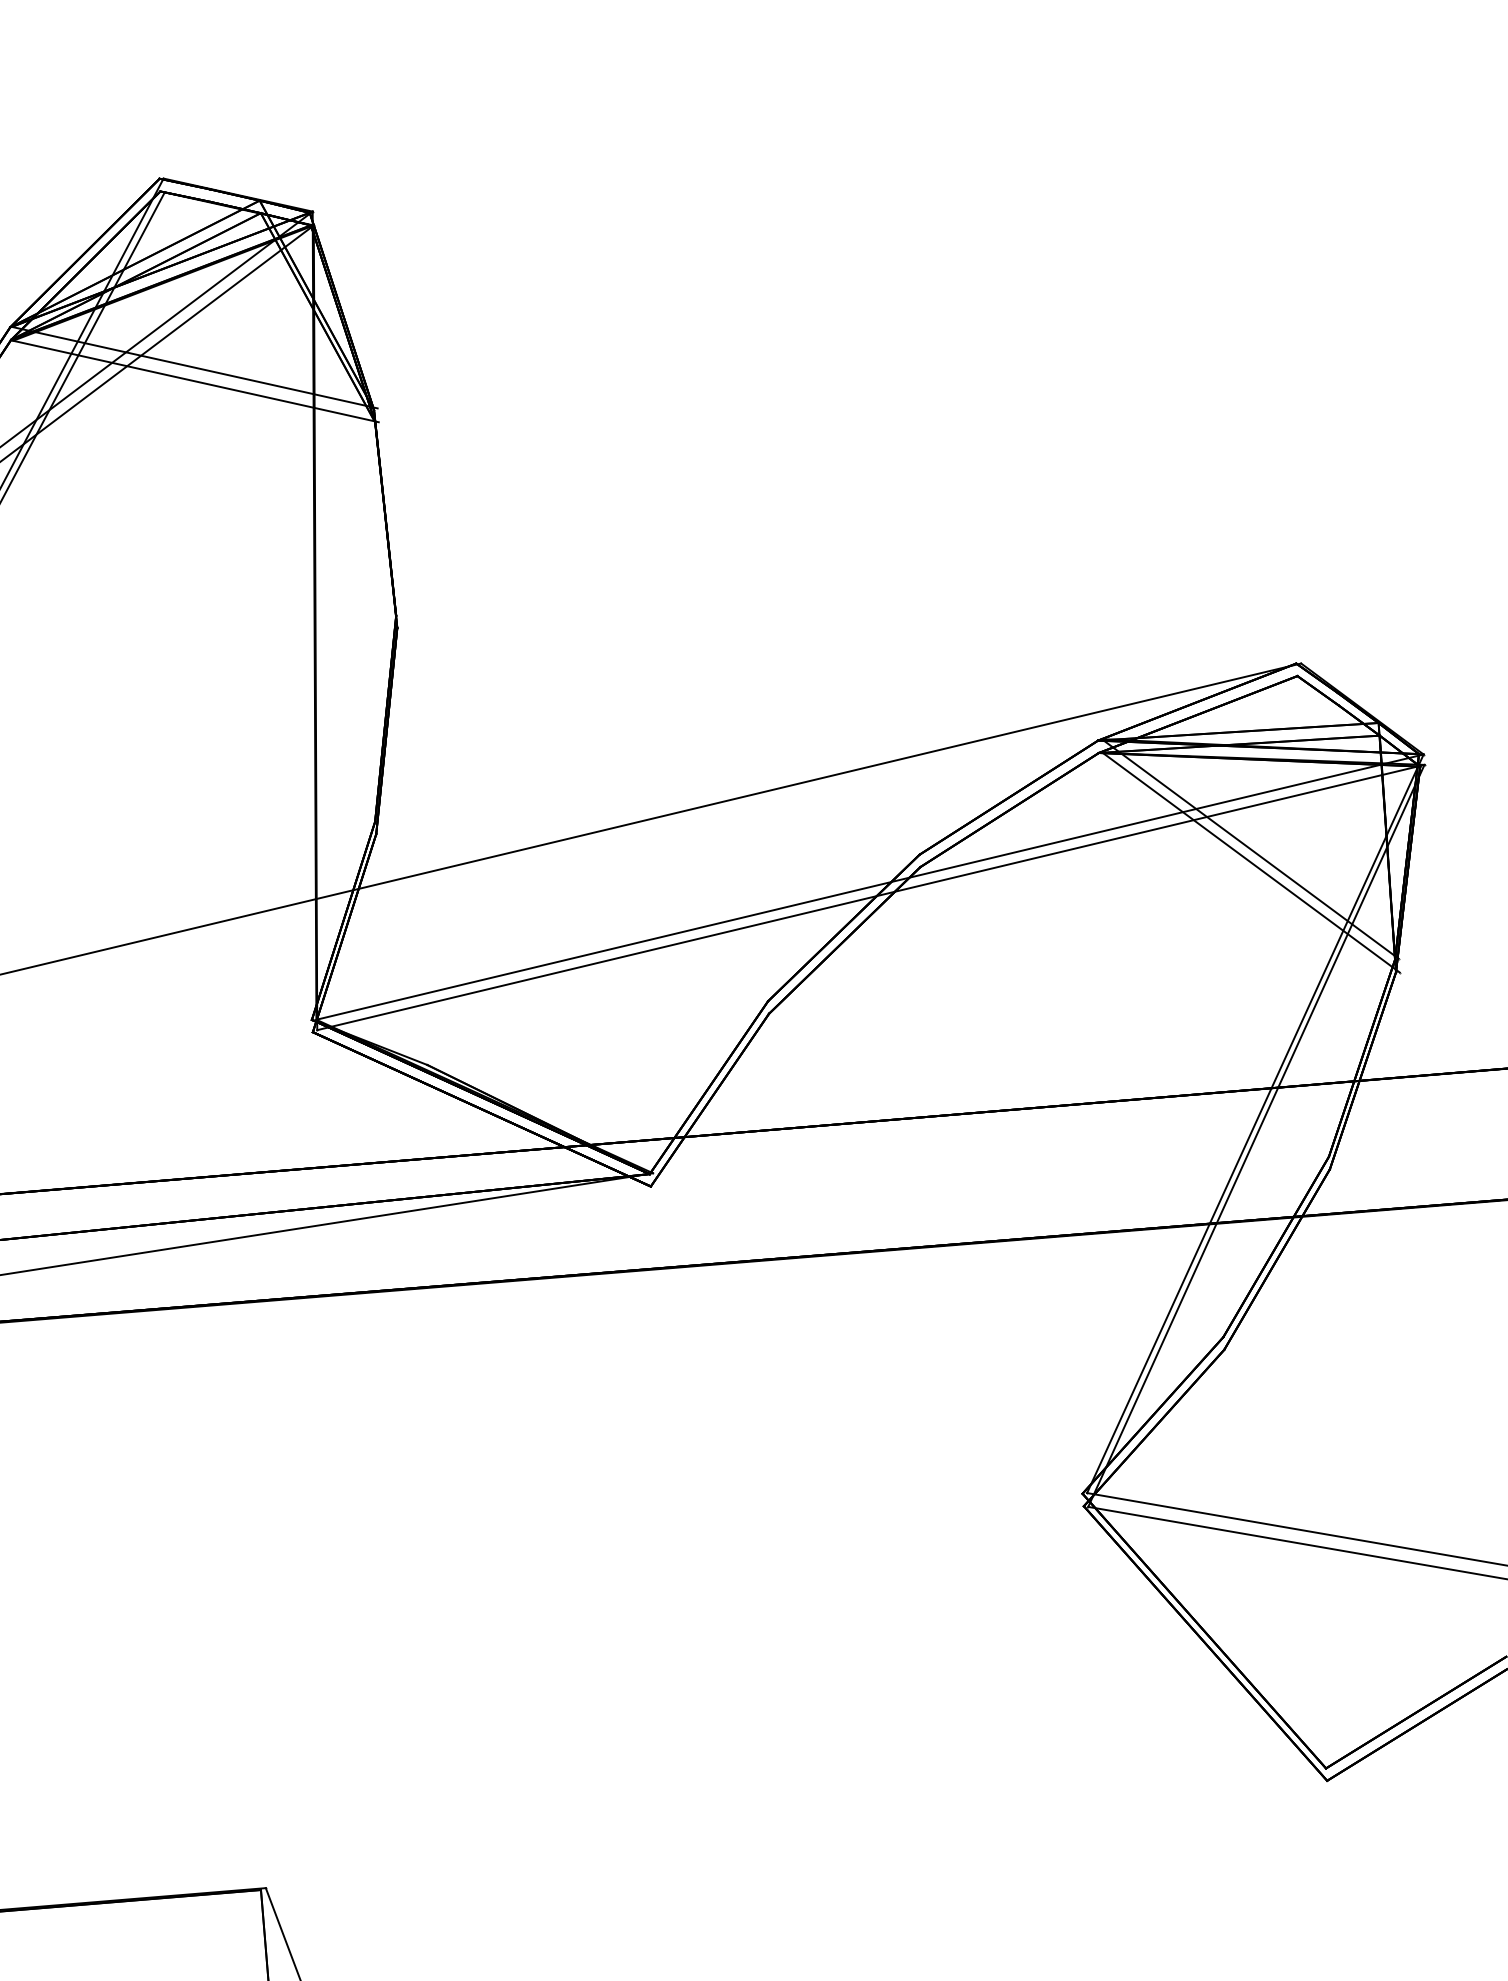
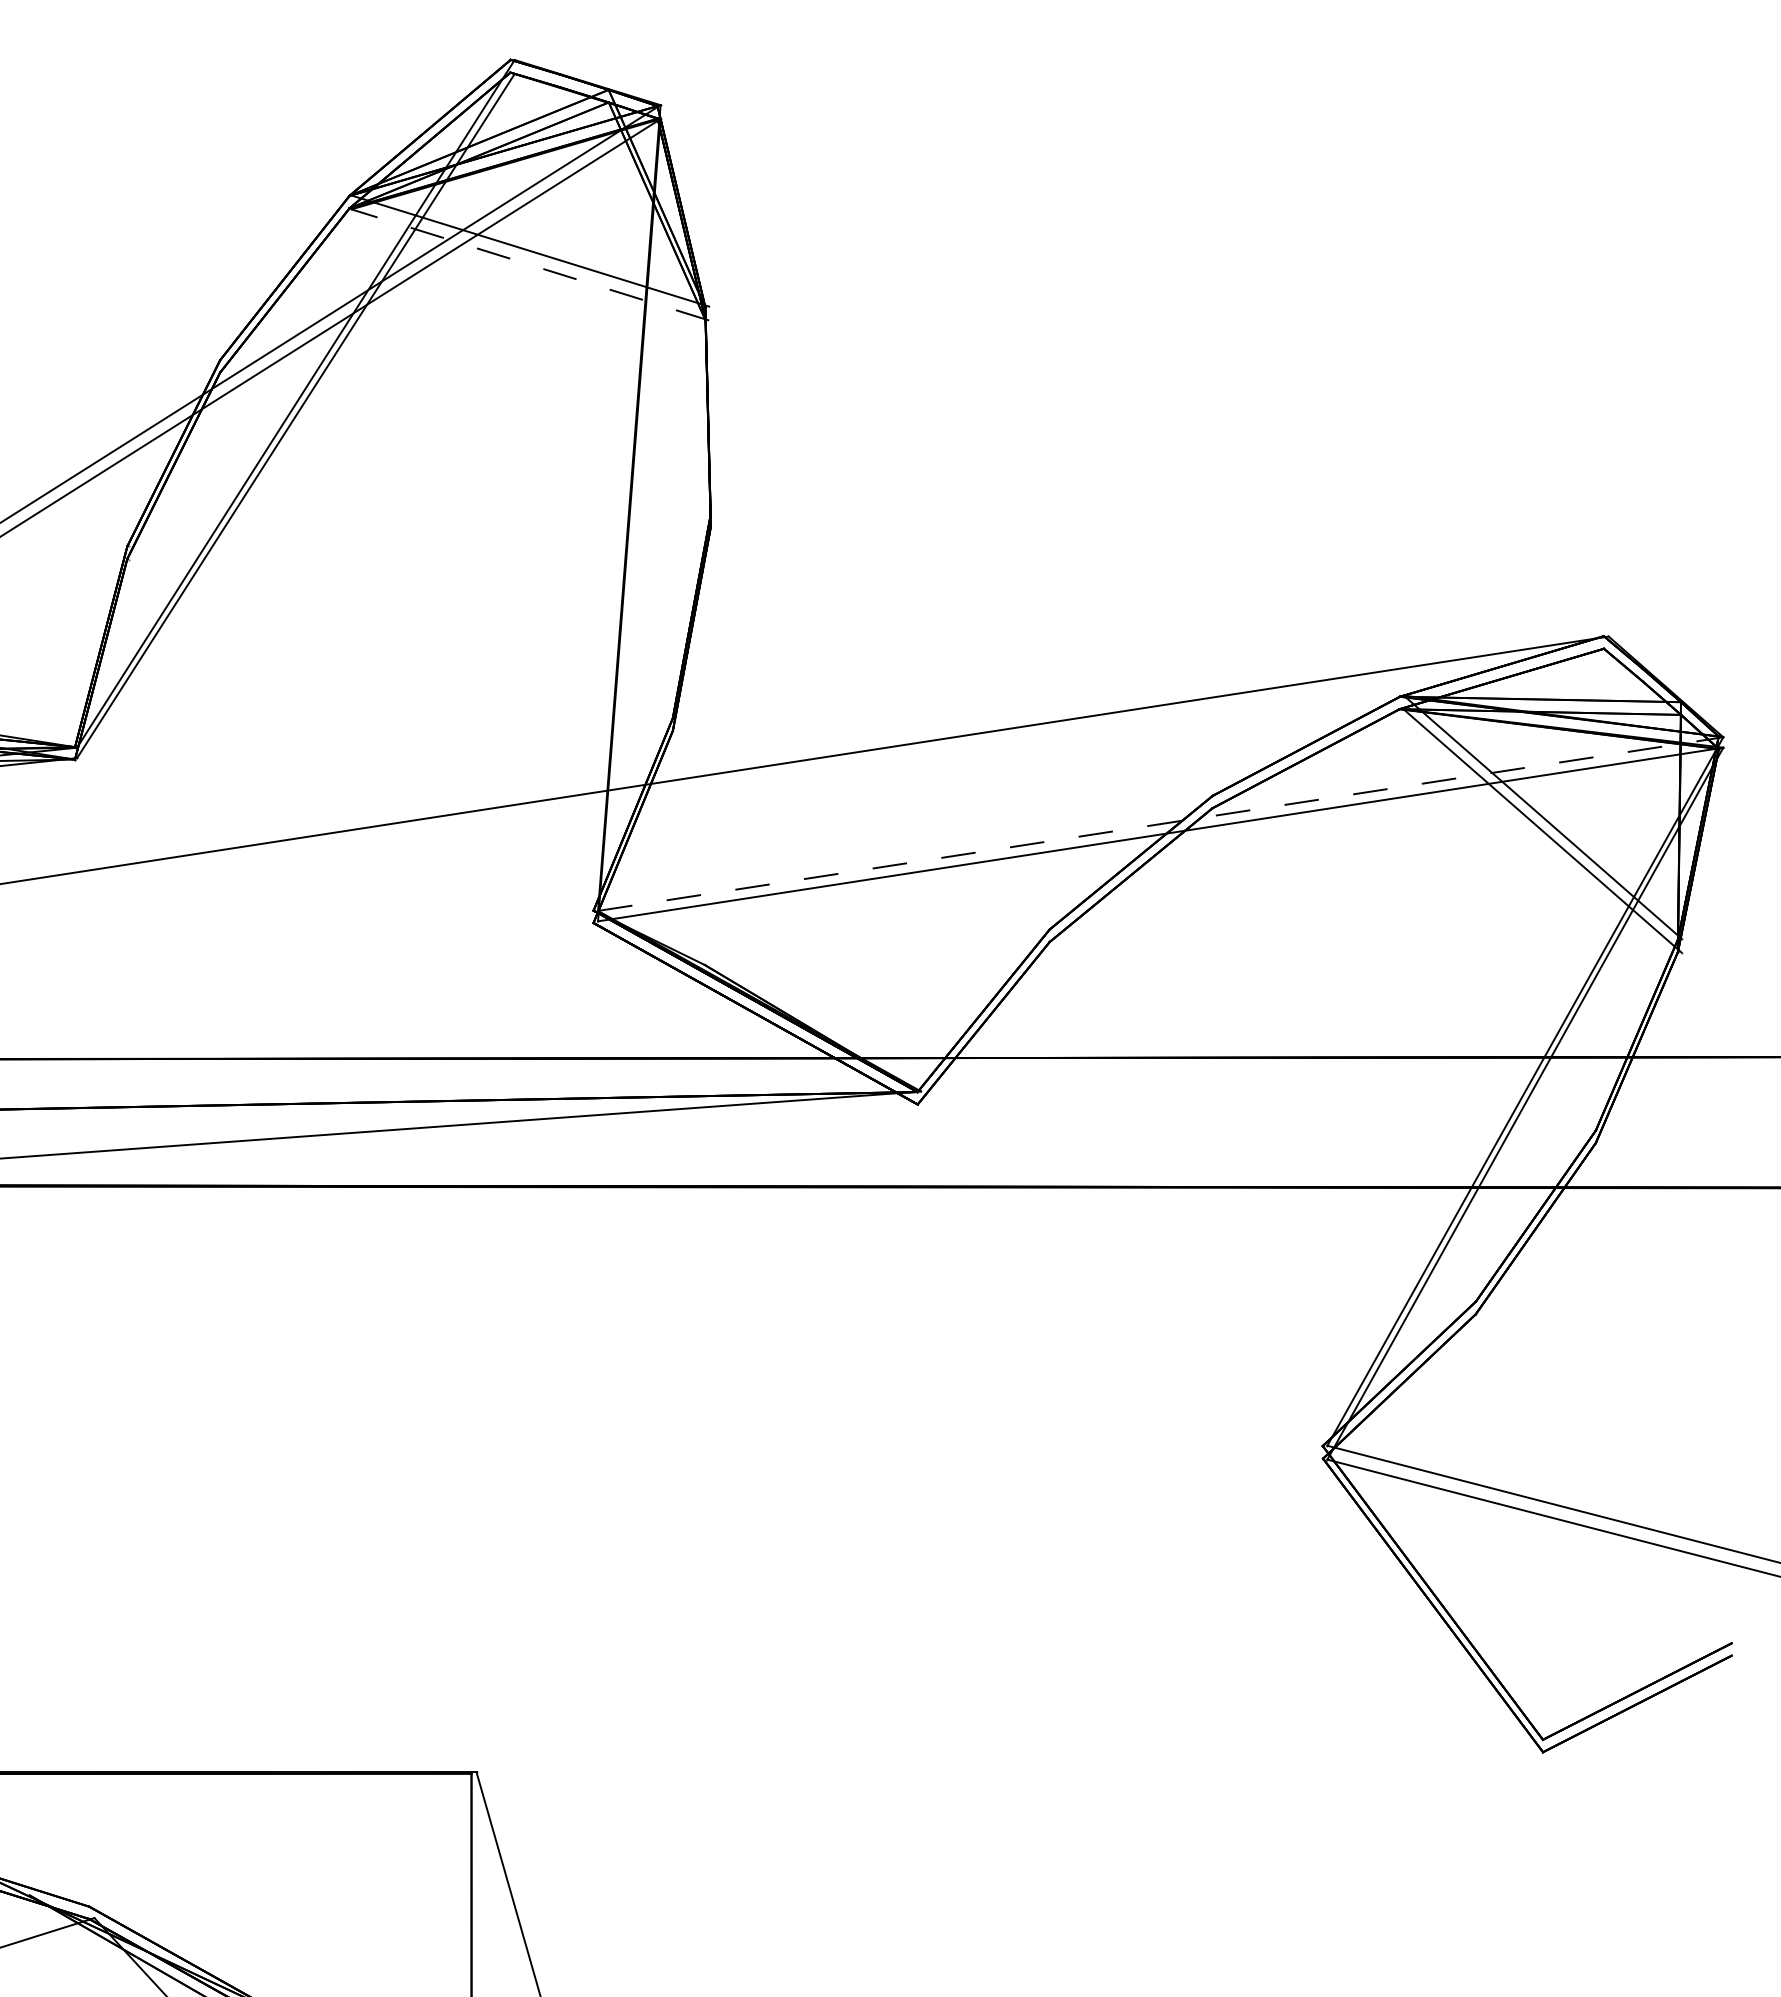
line: (195, 381) -> (529, 264), solid -> dashed
line: (870, 887) -> (1161, 824), solid -> dashed

